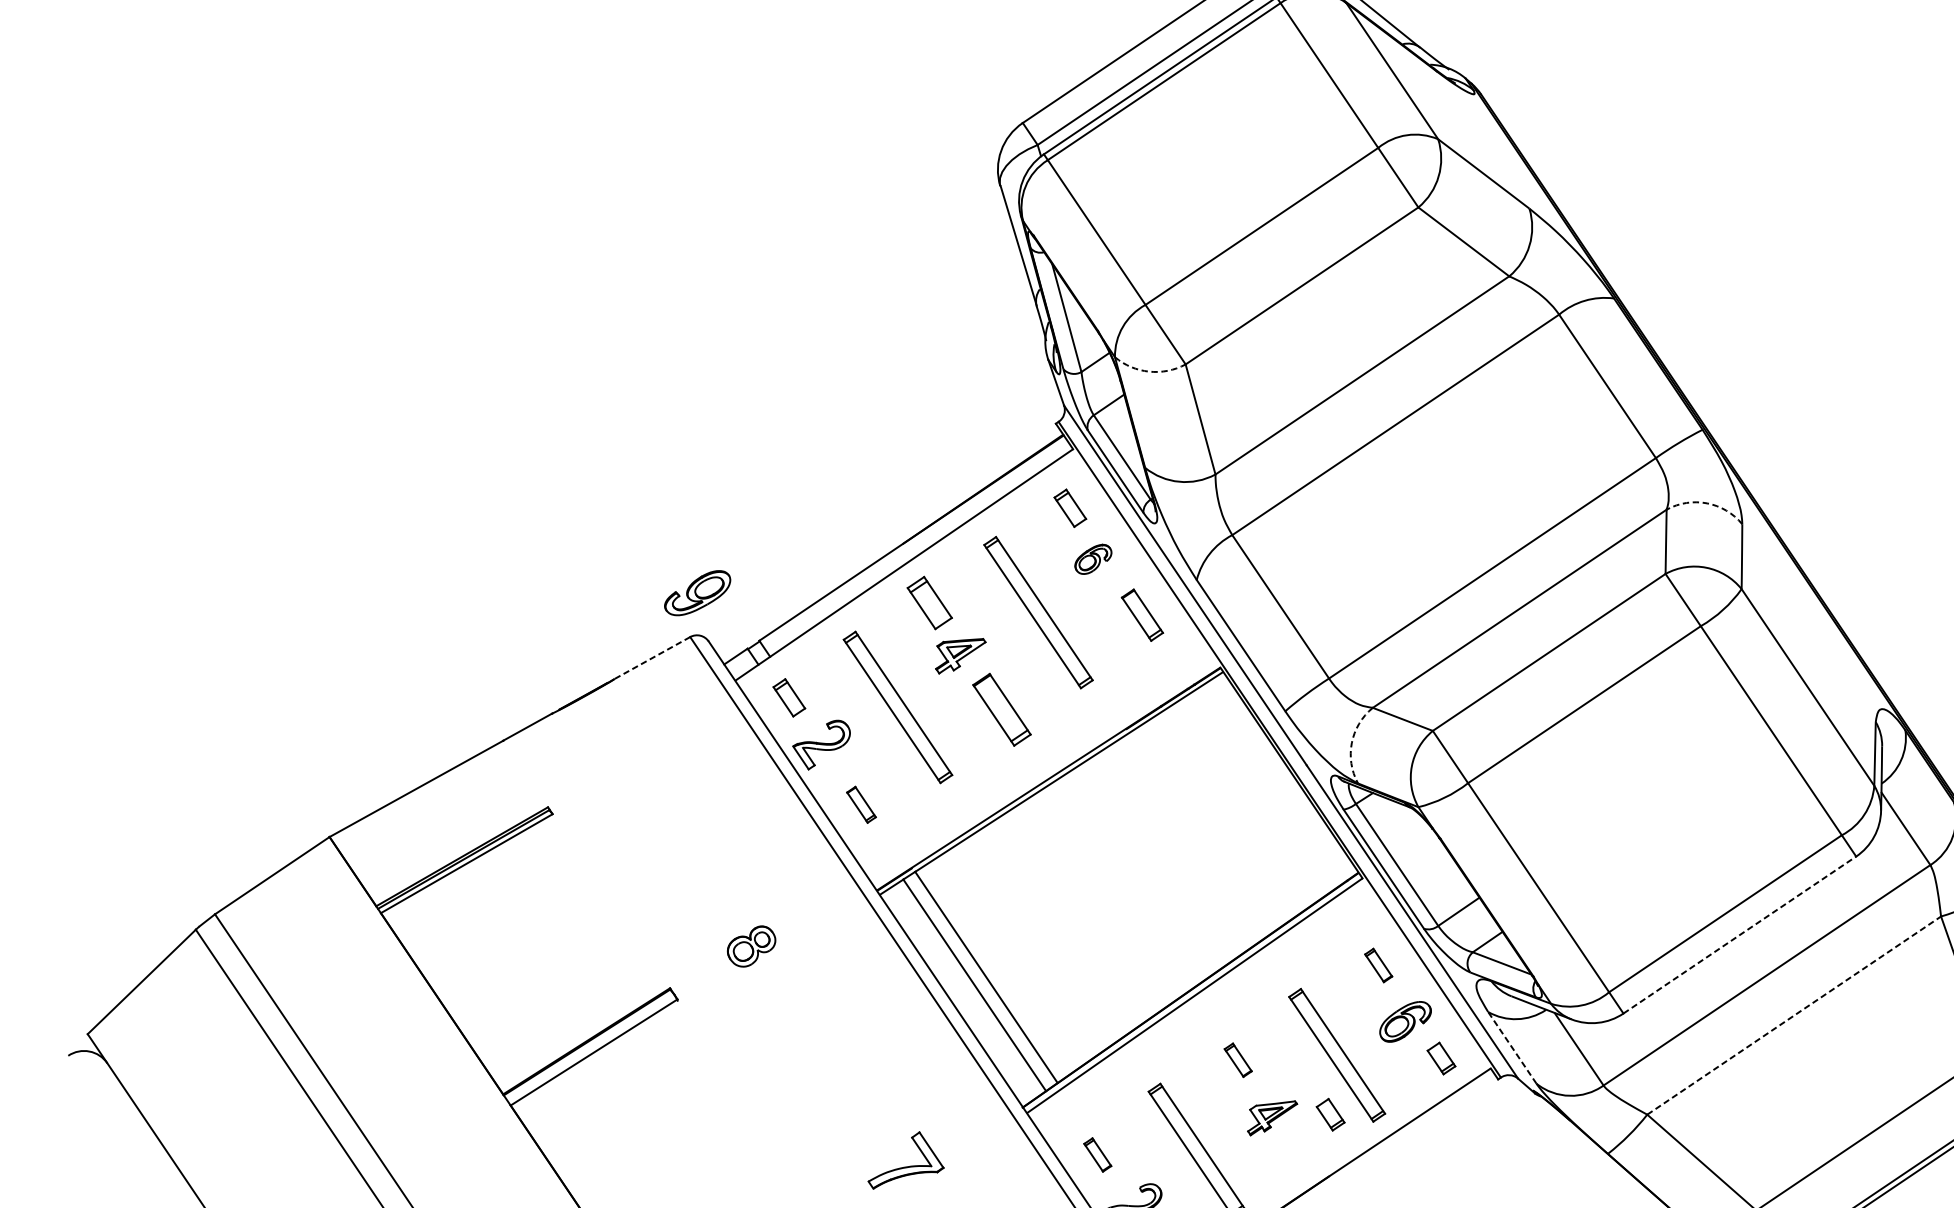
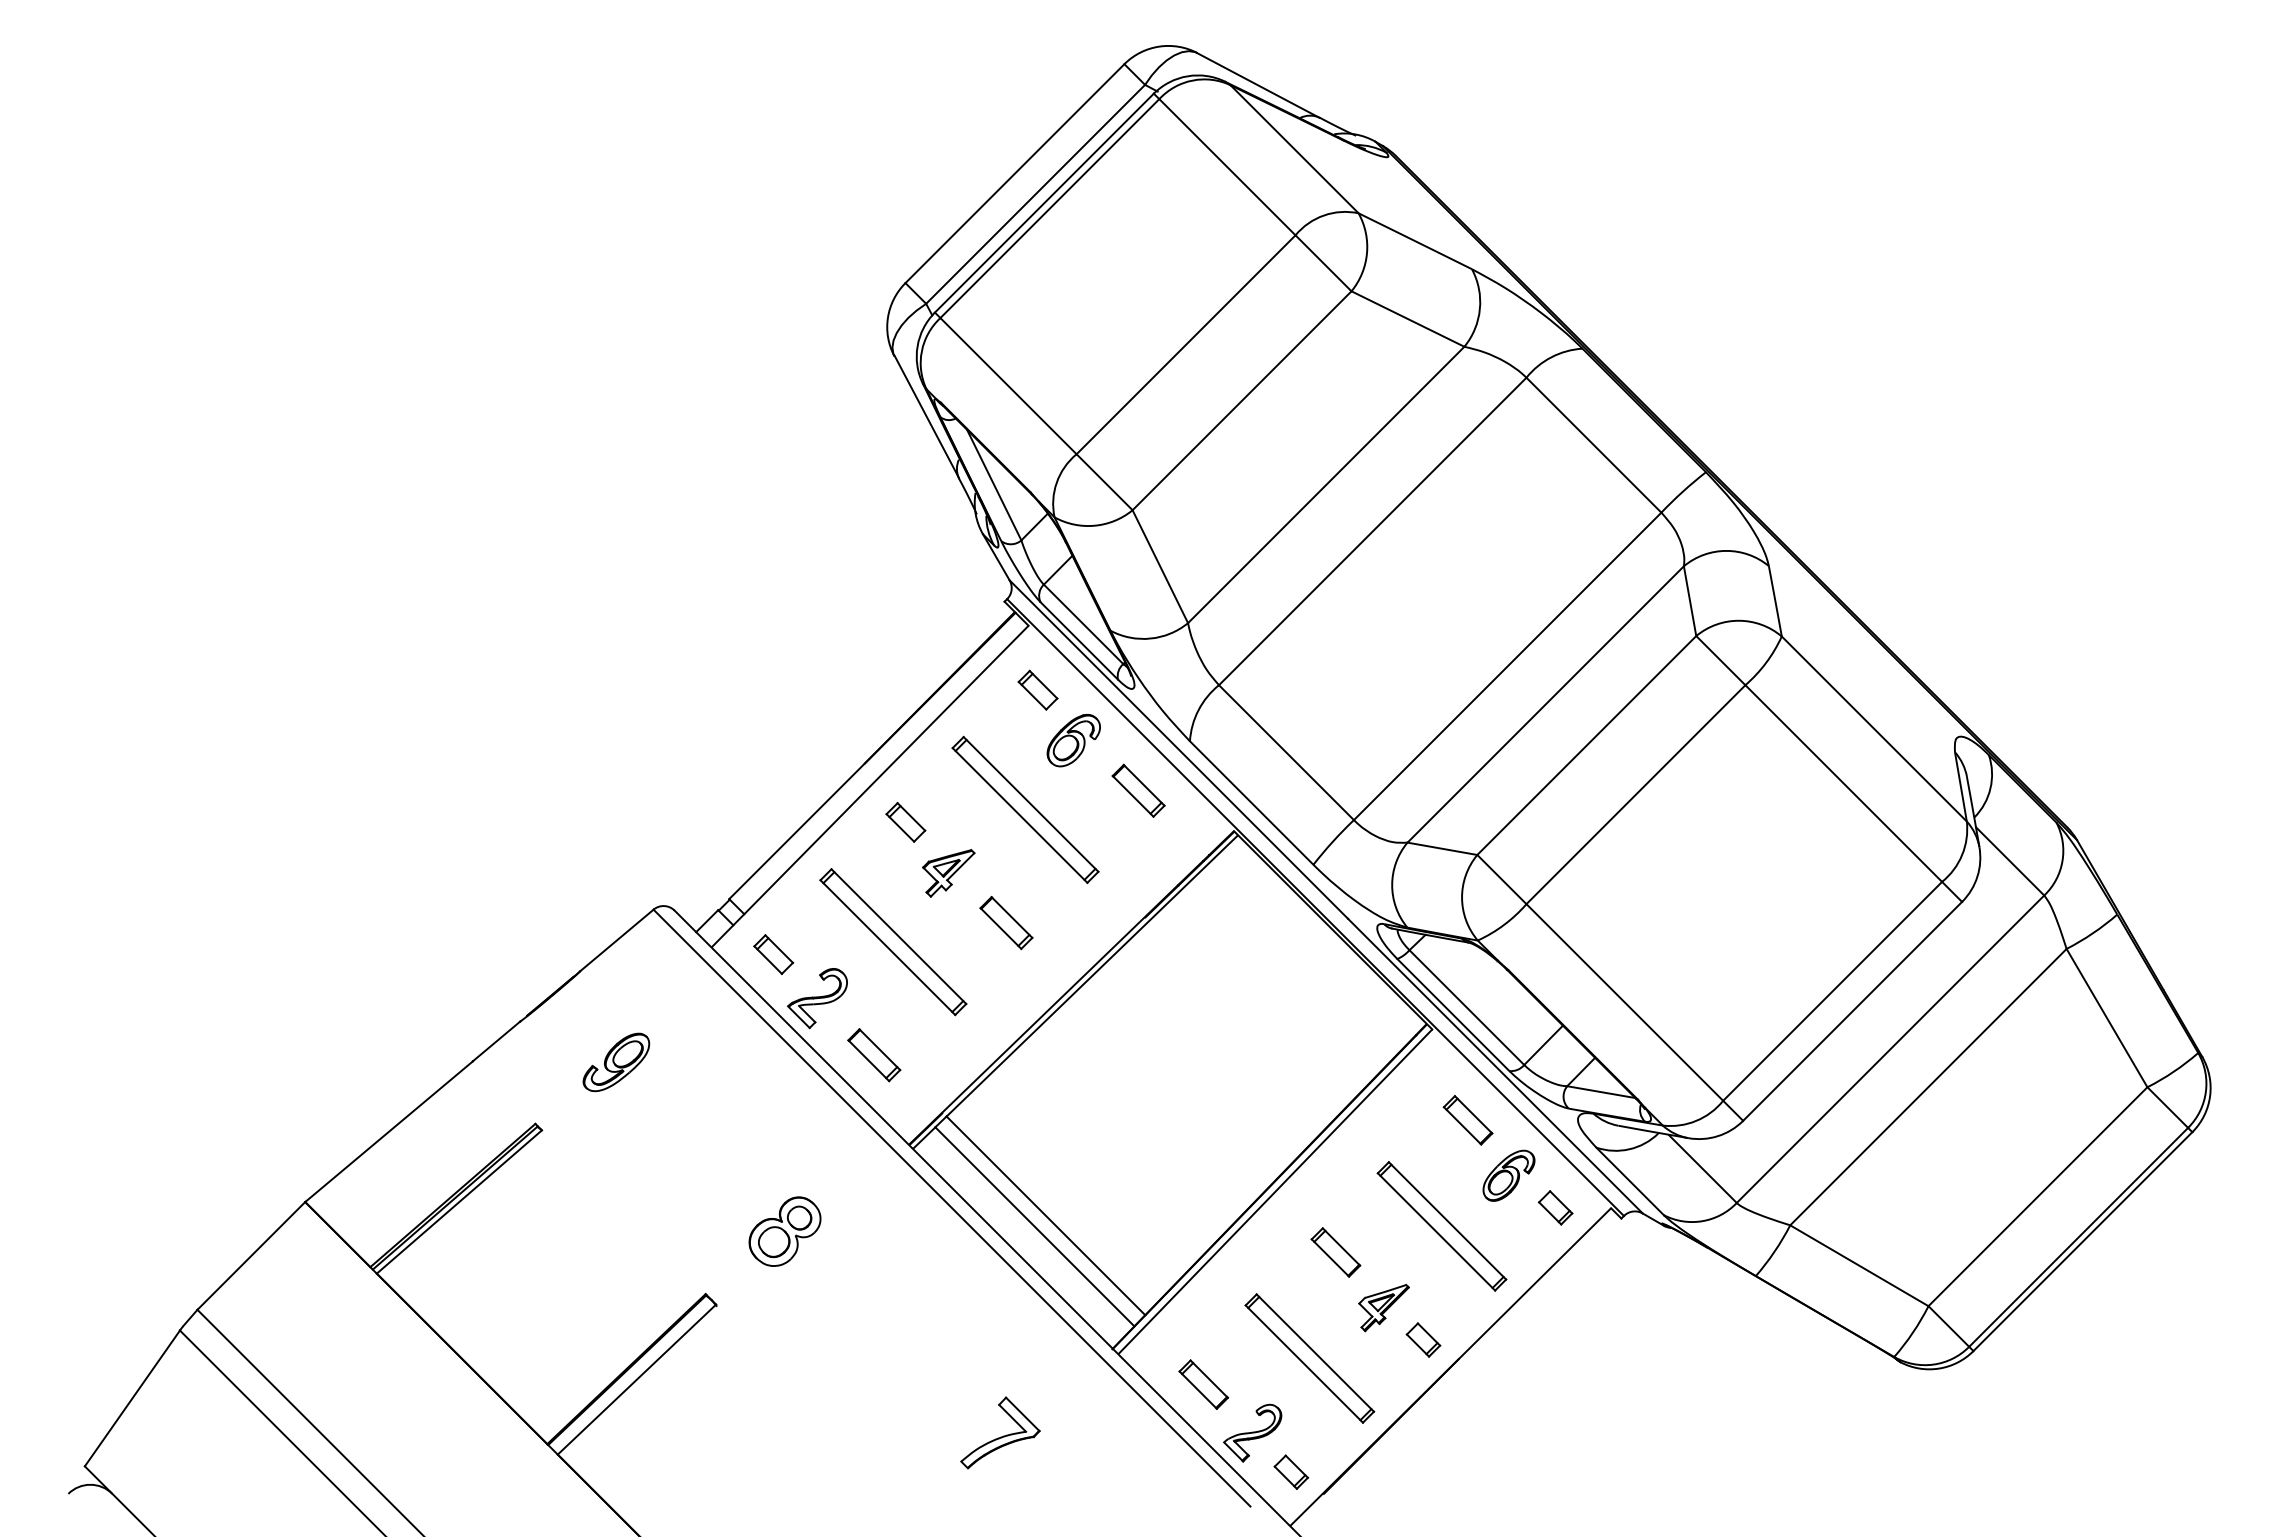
arc: (1149, 371) -> (1094, 525), dashed -> solid
arc: (1707, 503) -> (1726, 550), dashed -> solid
part: (1093, 559) -> (1073, 740), size x1.43
part: (697, 593) -> (616, 1062), moved
part: (929, 603) -> (905, 822), size x0.71
line: (652, 658) -> (617, 940), dashed -> solid
part: (1001, 710) -> (1006, 923), size x0.71
arc: (1352, 743) -> (1392, 885), dashed -> solid
part: (861, 805) -> (874, 1055), size x1.43
line: (1739, 935) -> (1852, 1011), dashed -> solid
part: (751, 946) -> (784, 1231), size x1.43
part: (1378, 965) -> (1467, 1120), size x1.43
line: (1794, 1015) -> (1928, 1086), dashed -> solid
line: (1512, 1048) -> (1630, 1181), dashed -> solid
part: (1237, 1060) -> (1335, 1252), size x1.43
part: (1330, 1114) -> (1423, 1339), moved
part: (1097, 1154) -> (1203, 1384), size x1.43

